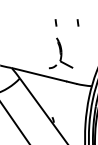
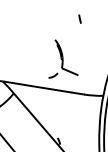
arc: (55, 22) -> (52, 20), removed

